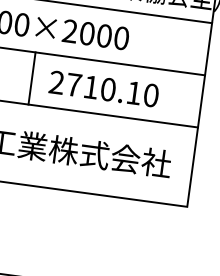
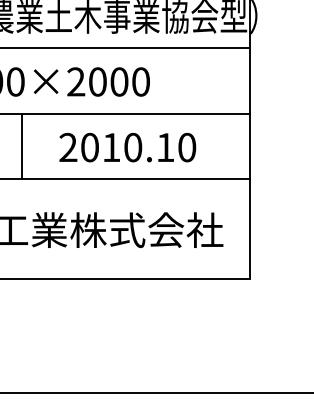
line: (32, 78) -> (22, 146), moved
text: (73, 84) -> (89, 147), 2710.10 -> 2010.10

